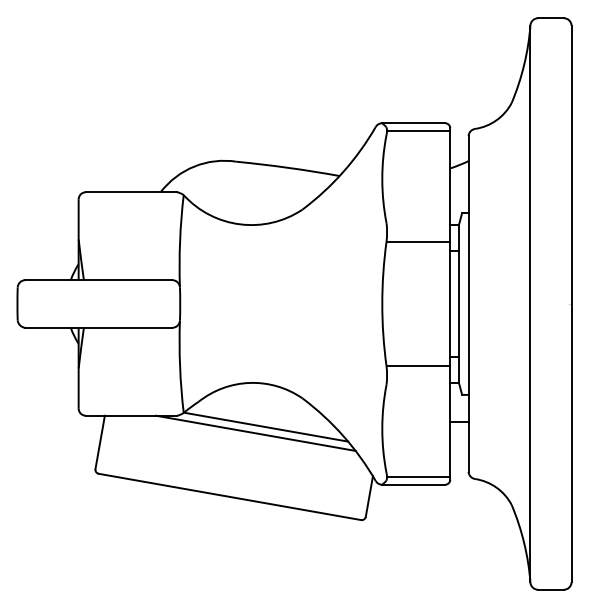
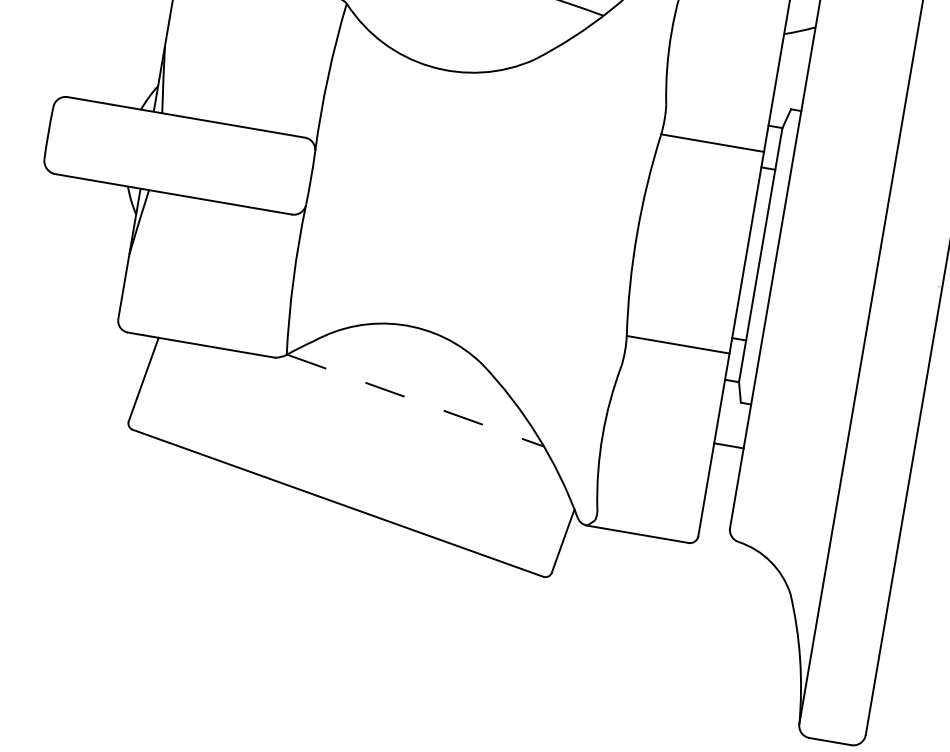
line: (266, 427) -> (416, 401), solid -> dashed
line: (255, 432) -> (397, 406), removed
line: (418, 476) -> (647, 522), removed

